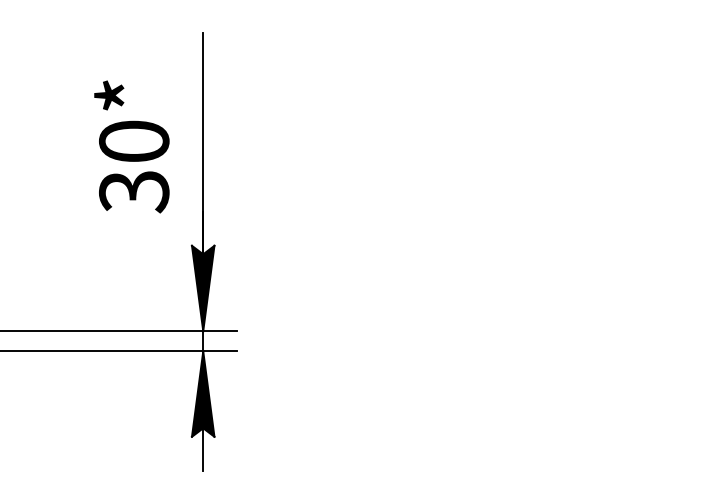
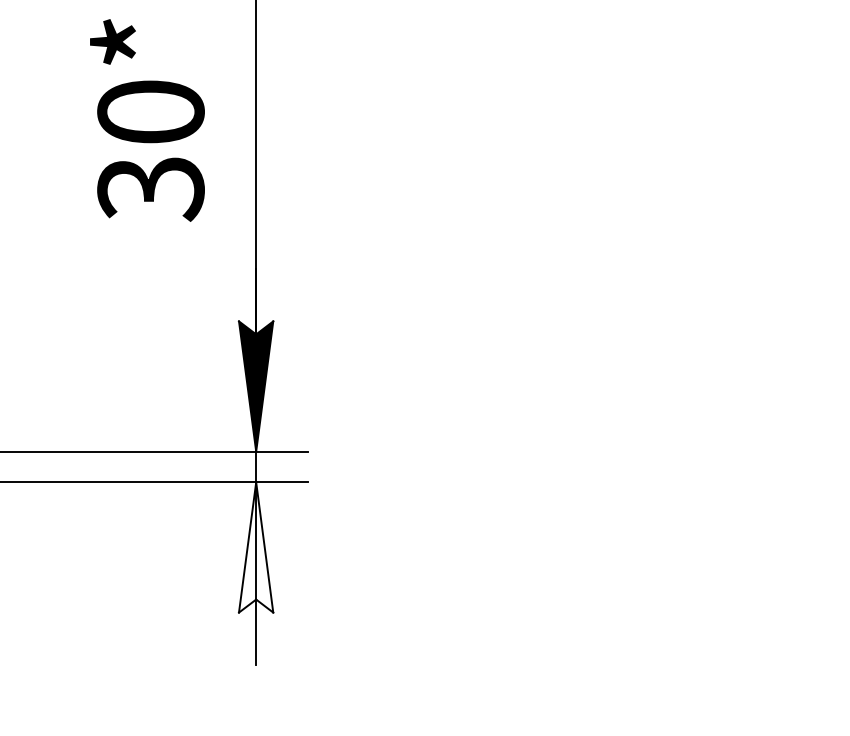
text: (131, 146) -> (146, 119), moved
fill: (202, 393) -> (255, 546), removed

